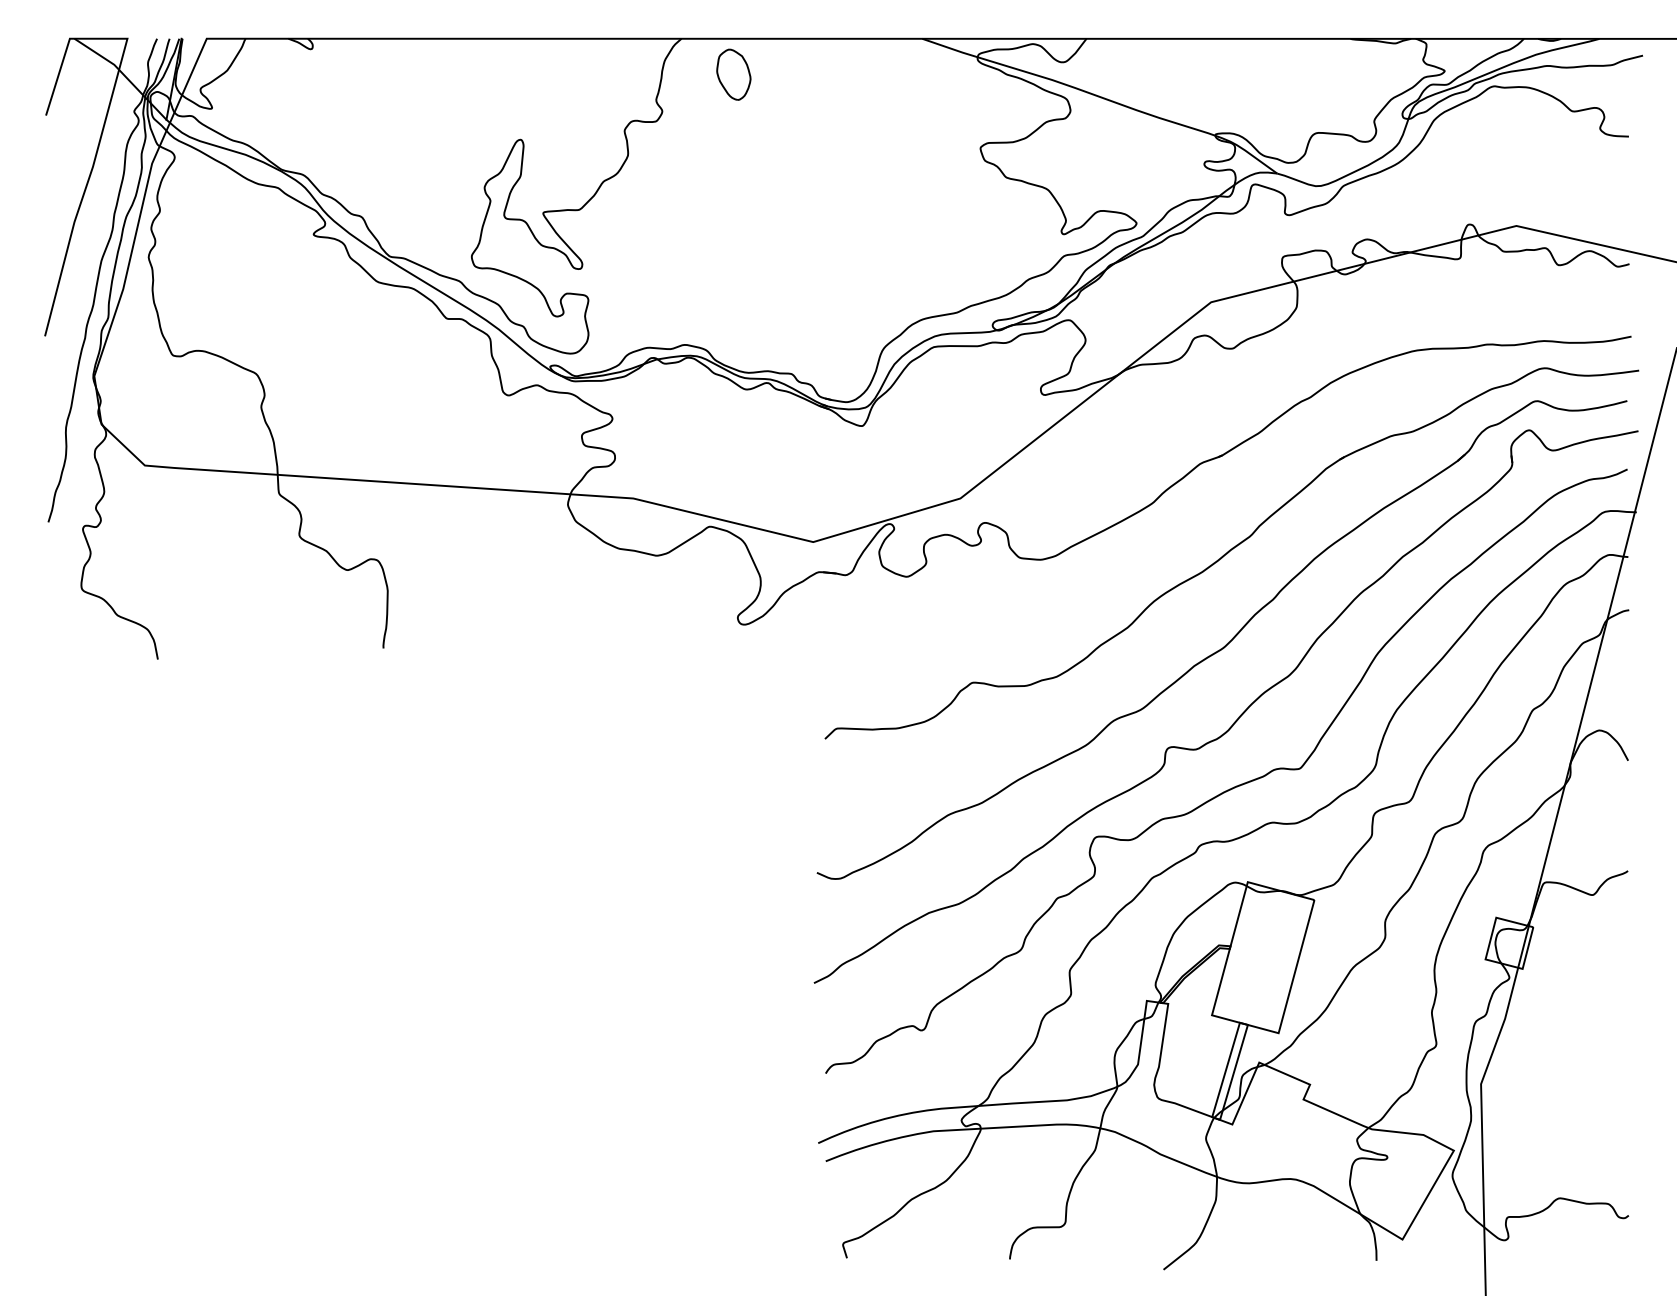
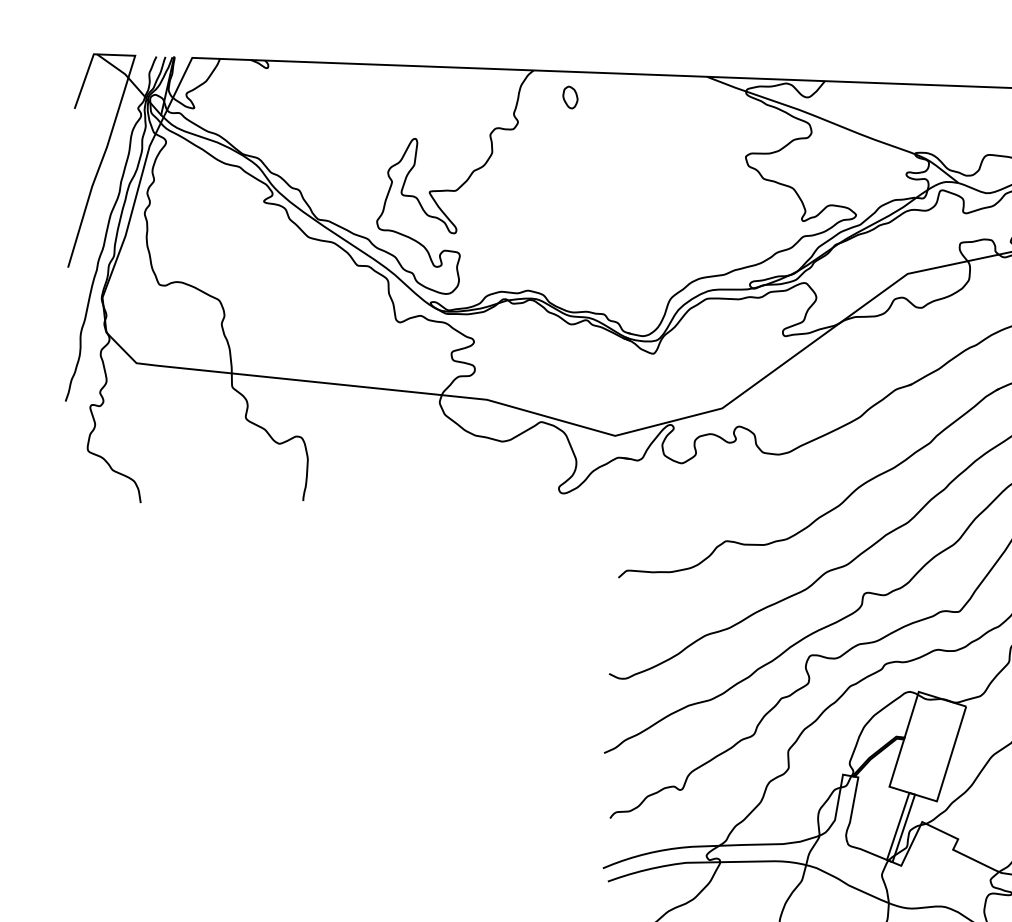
part: (733, 74) -> (570, 97), size x0.6

